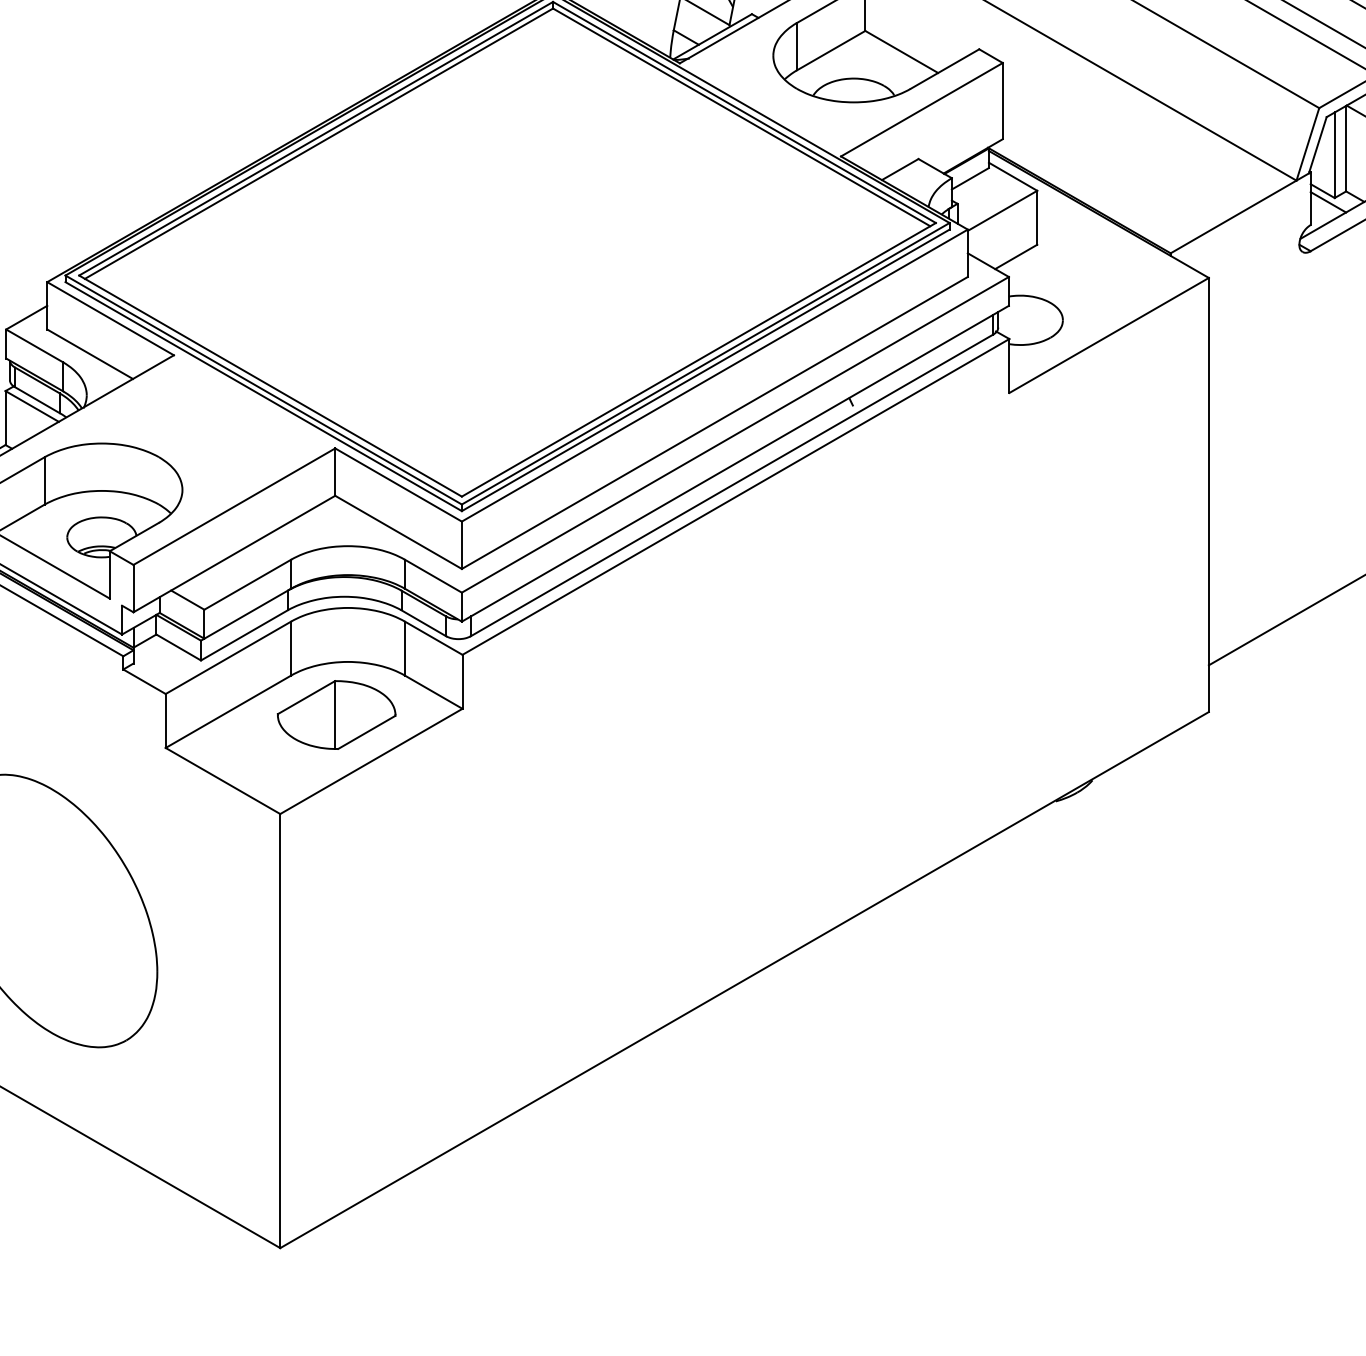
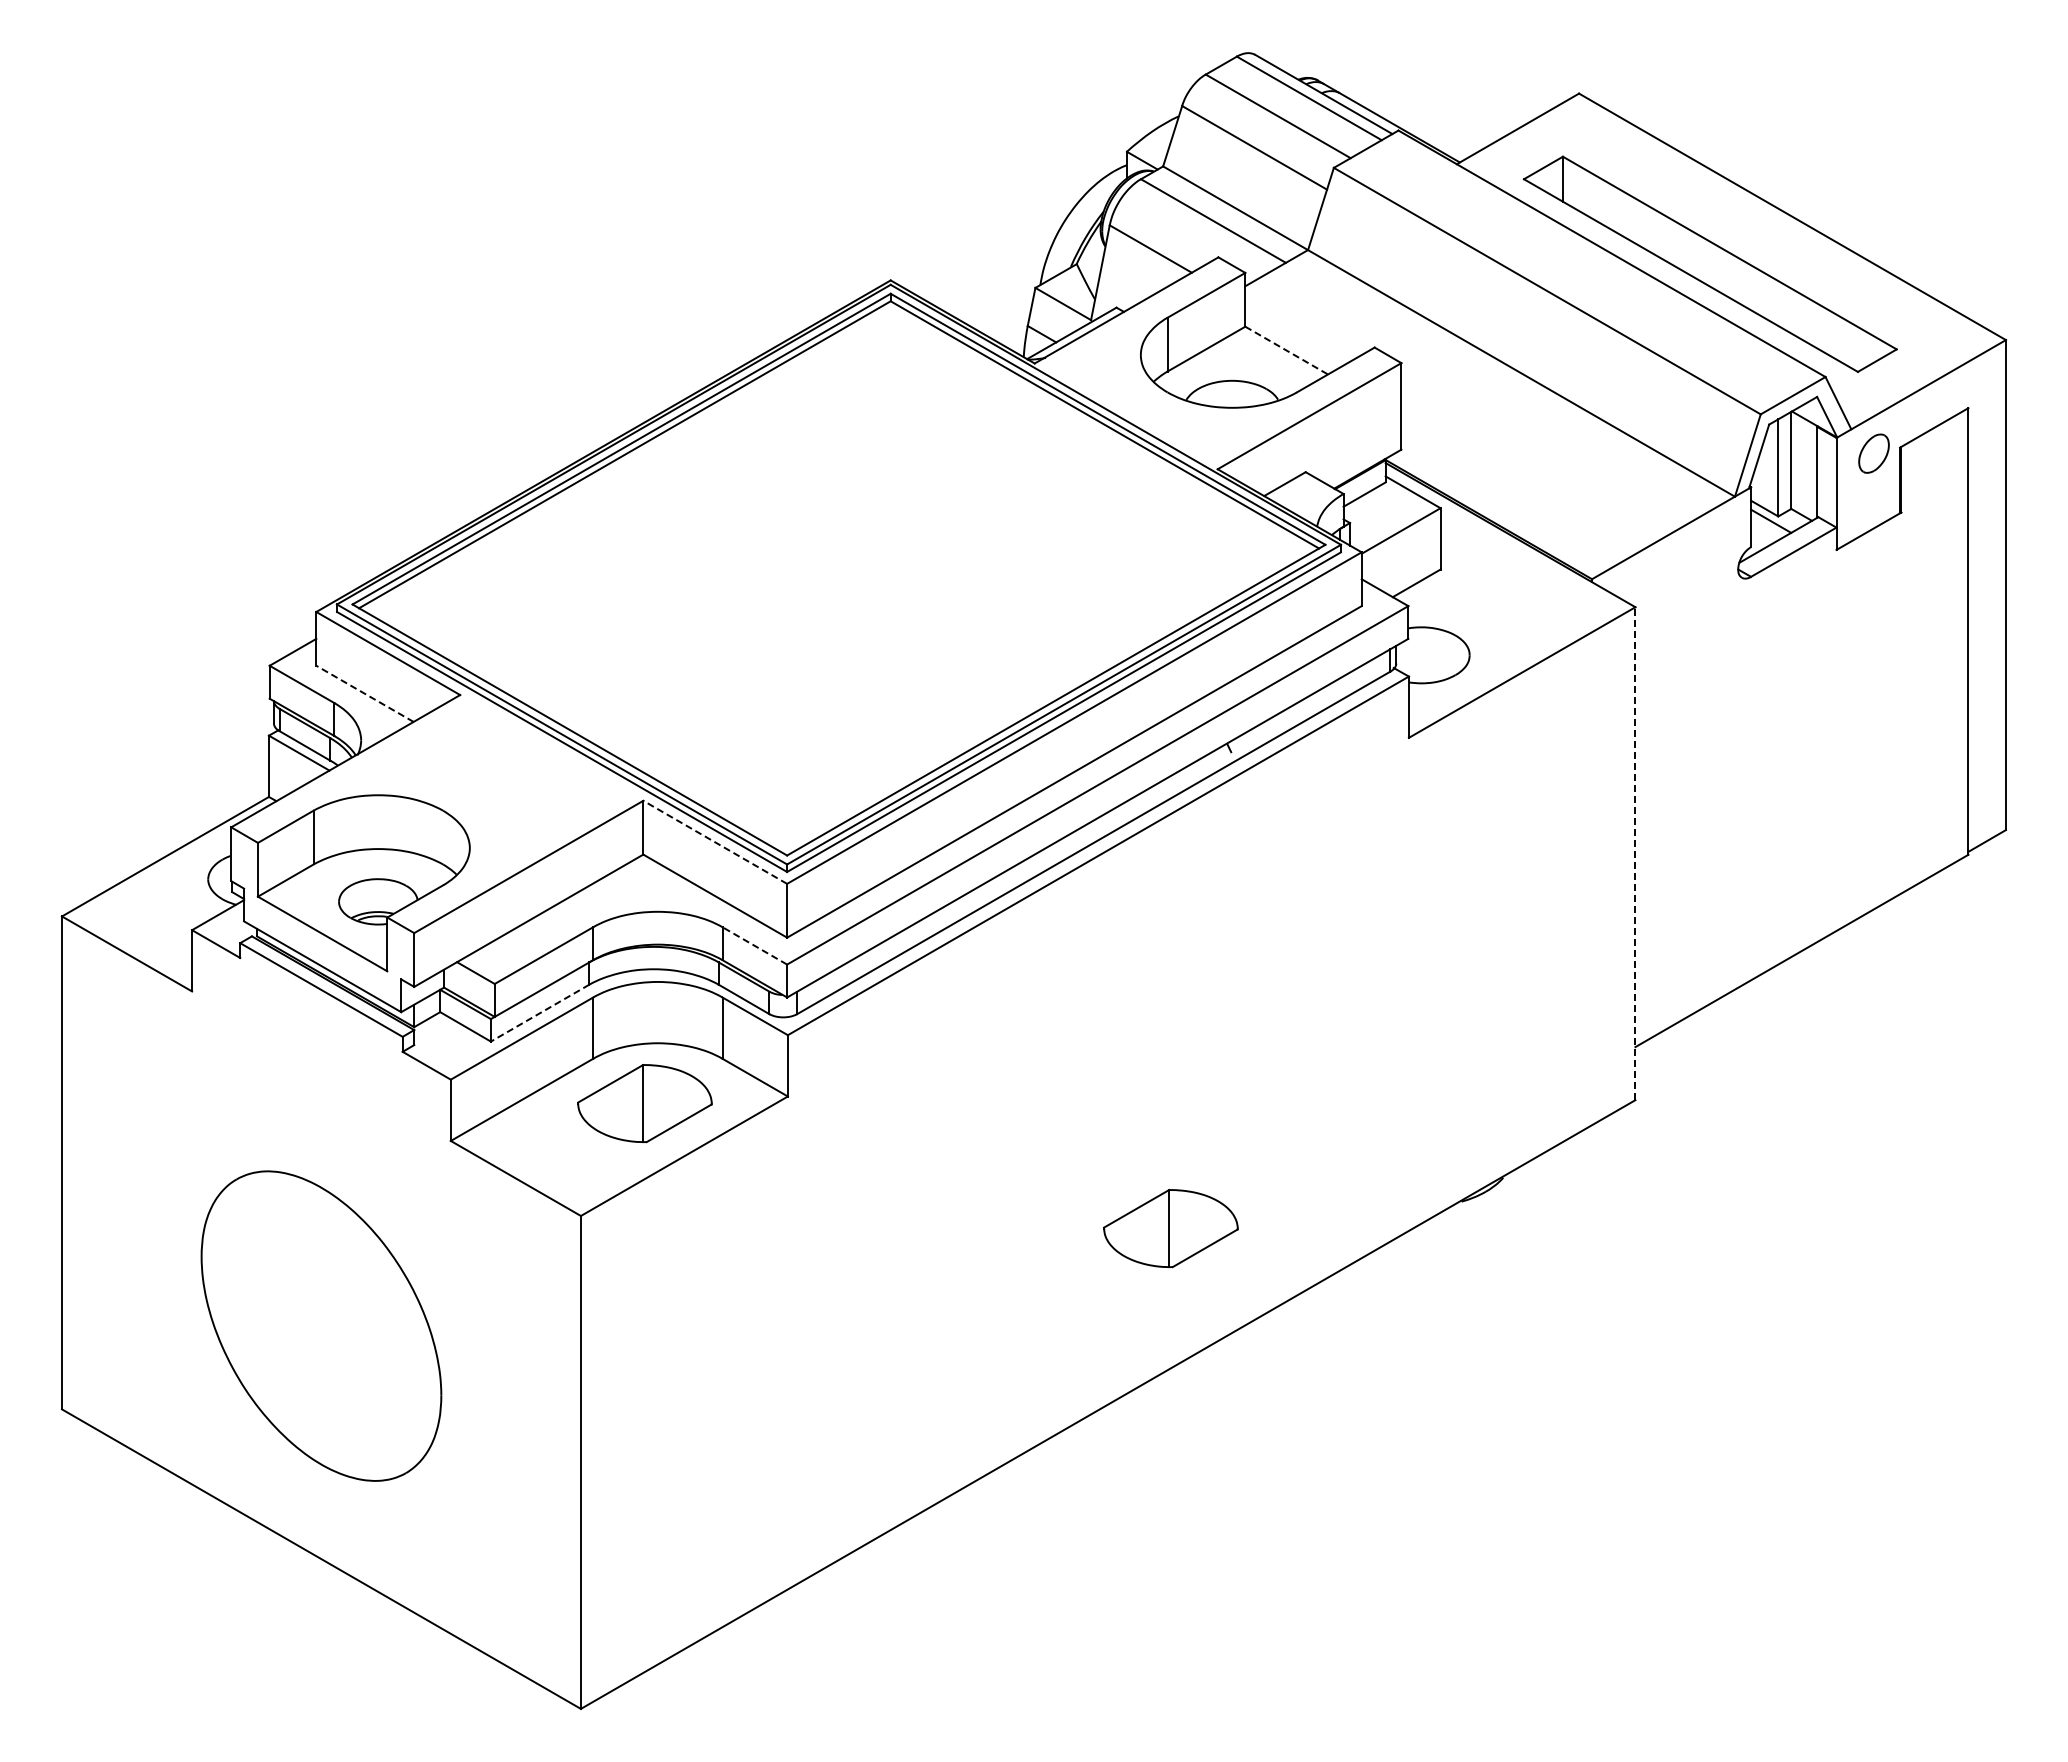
line: (901, 51) -> (1286, 350), solid -> dashed
line: (89, 353) -> (364, 693), solid -> dashed
line: (397, 485) -> (714, 842), solid -> dashed
line: (1208, 494) -> (1635, 853), solid -> dashed
line: (433, 575) -> (754, 945), solid -> dashed
line: (244, 635) -> (540, 1013), solid -> dashed
part: (799, 825) -> (1170, 1228), added

